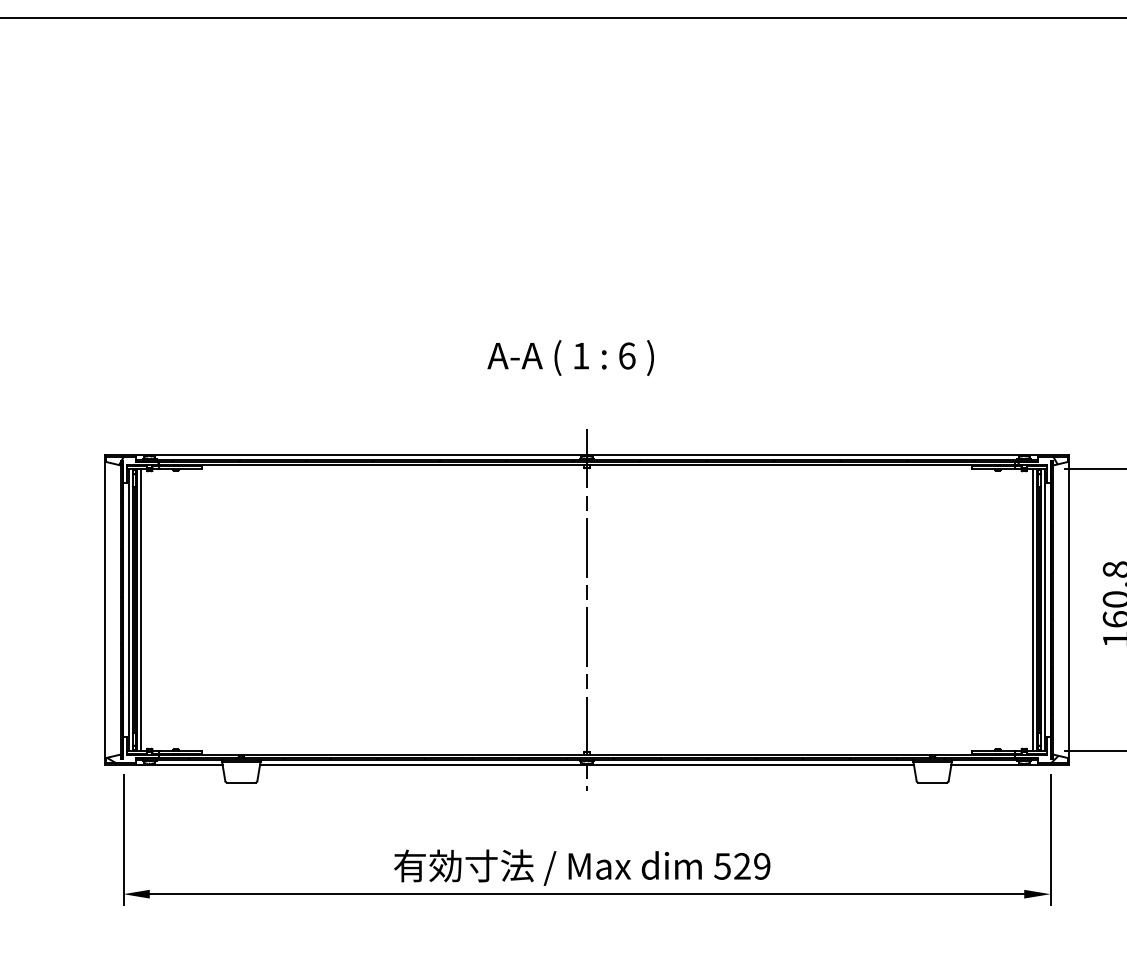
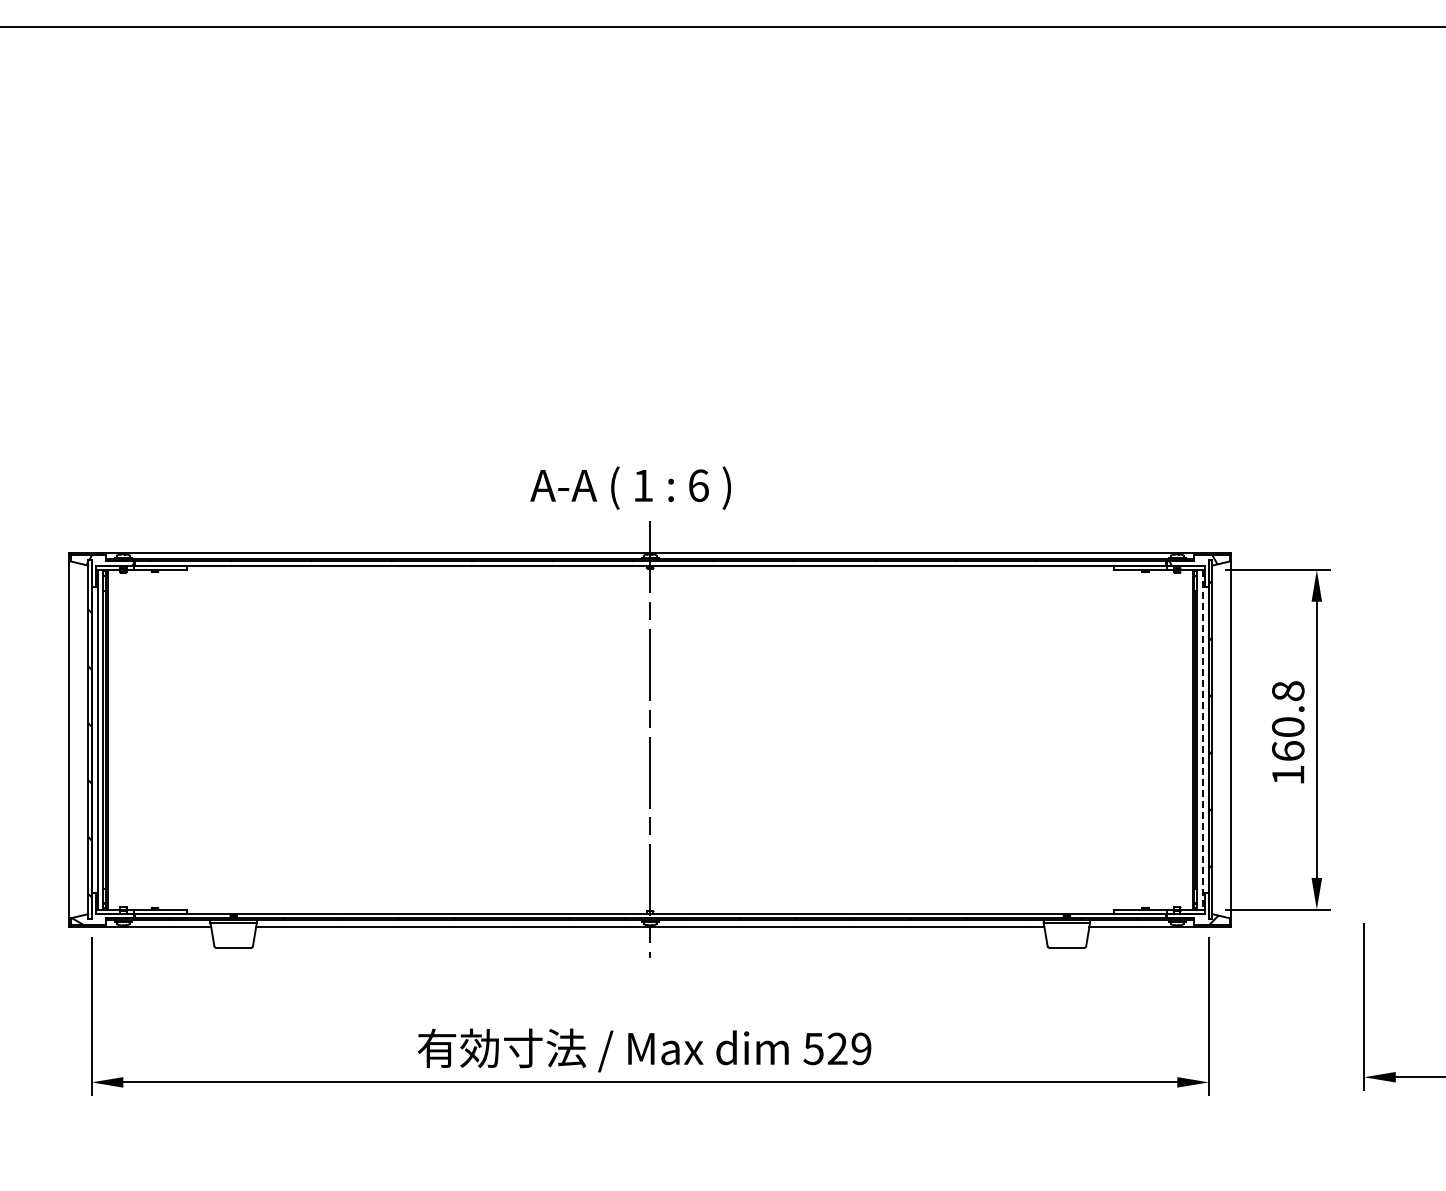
text: (570, 357) -> (630, 487), moved
line: (140, 609) -> (112, 739), removed
line: (1032, 609) -> (1187, 739), removed
line: (1045, 609) -> (1202, 739), solid -> dashed

